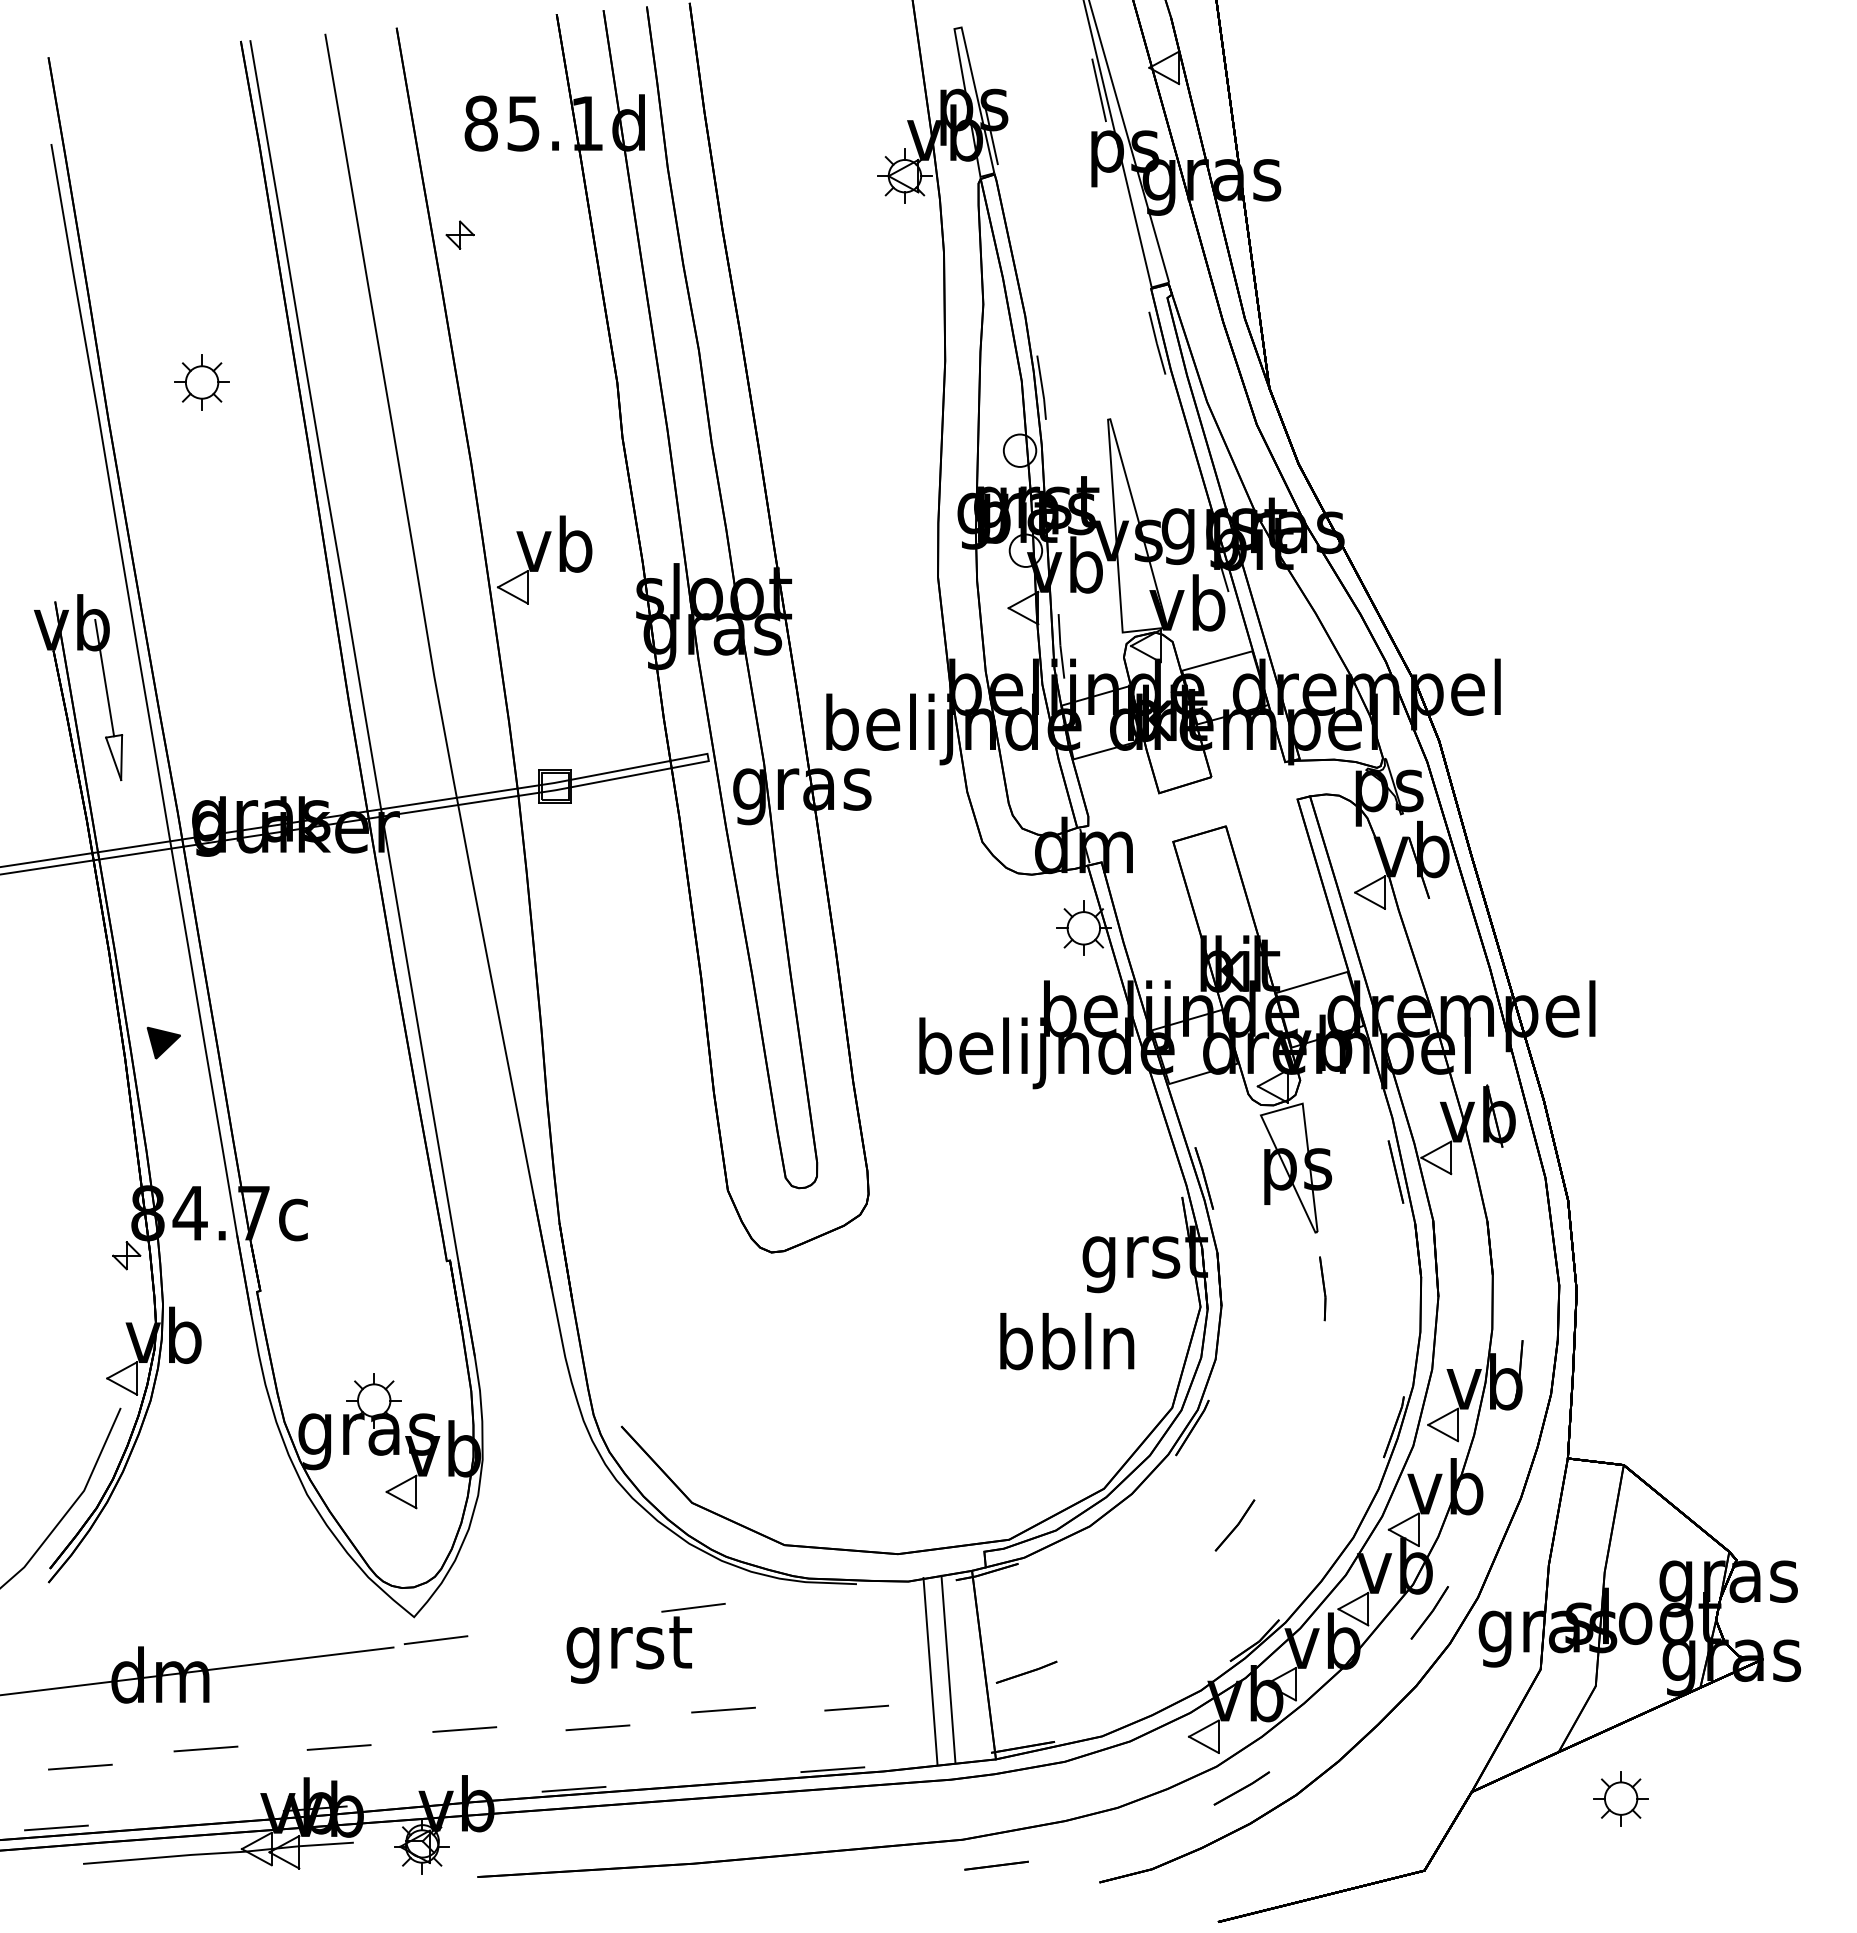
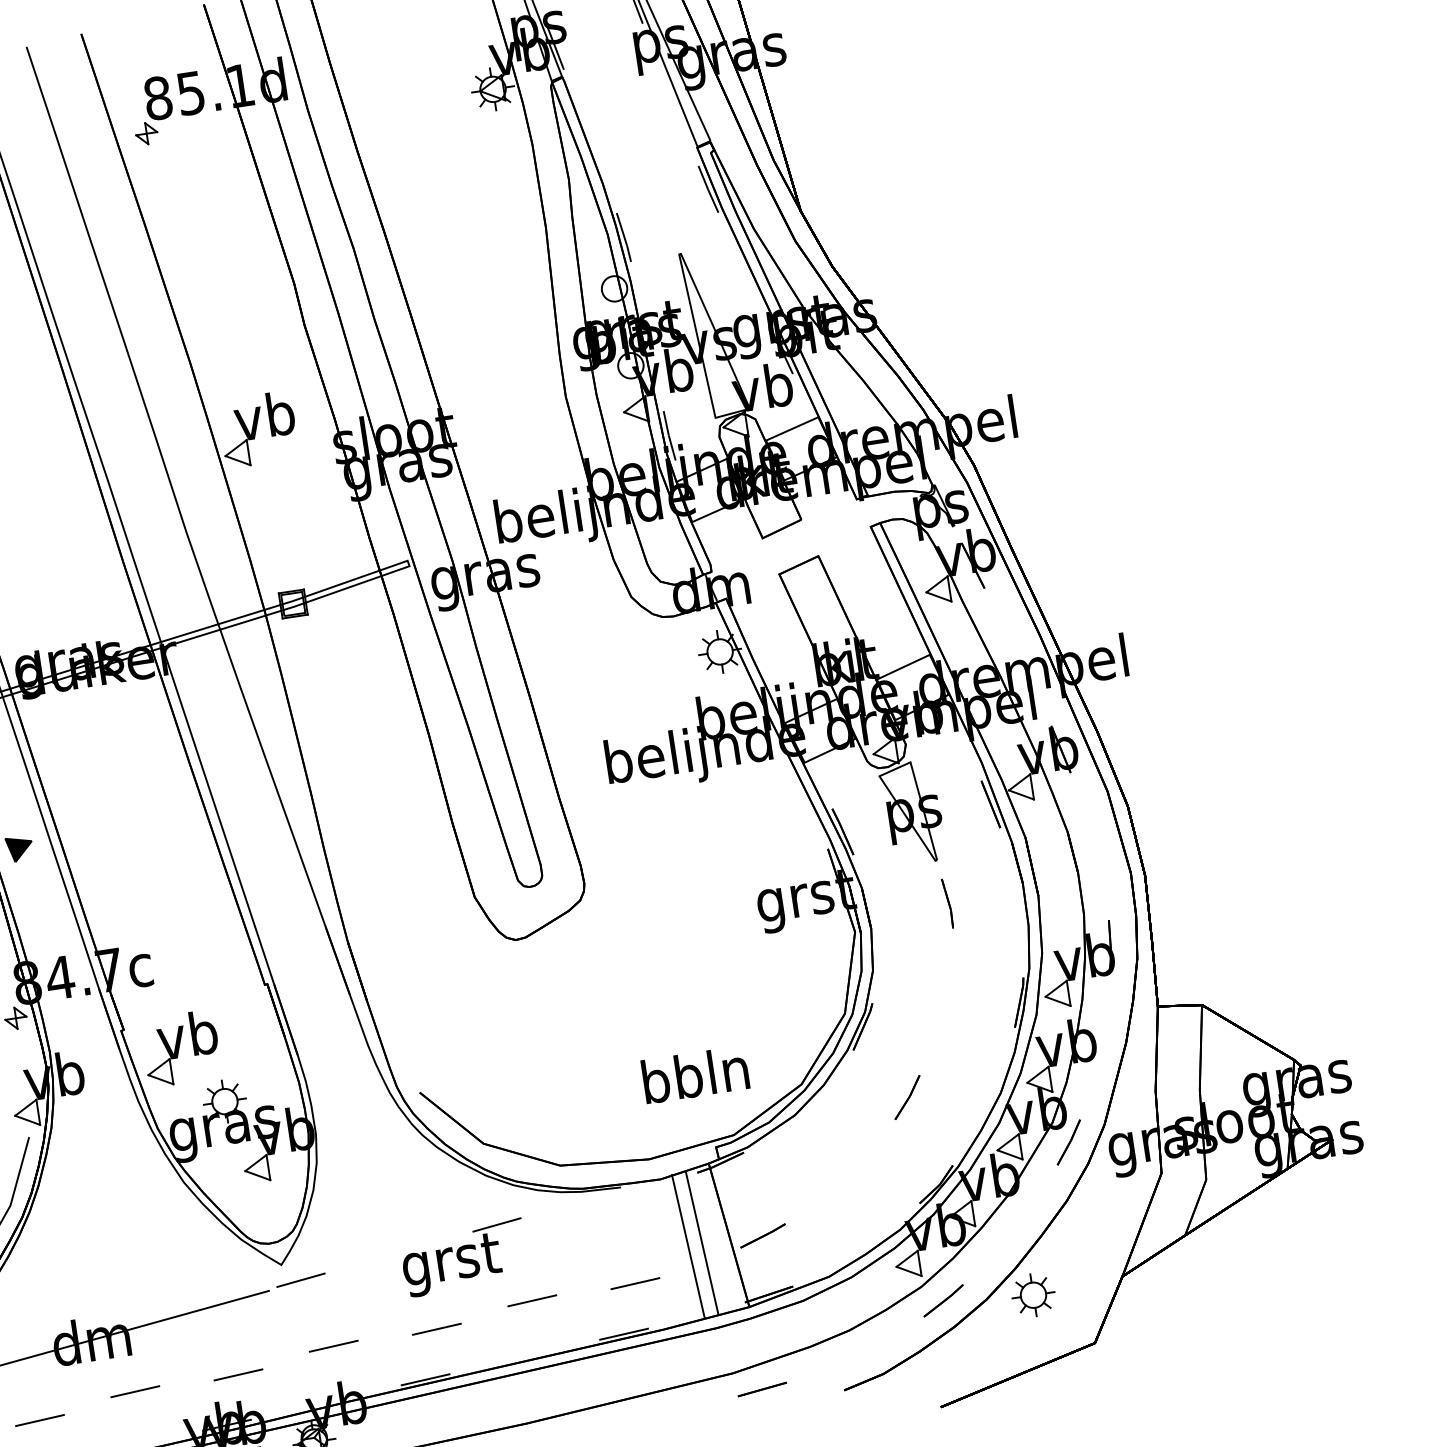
part: (459, 234) -> (146, 133), moved
part: (329, 1325) -> (181, 1048), added
text: (1067, 1341) -> (695, 1074), moved
part: (1620, 1798) -> (1032, 1295), moved

